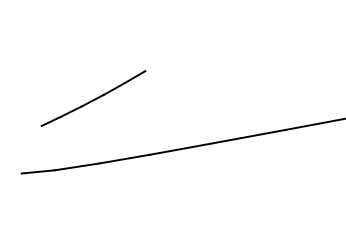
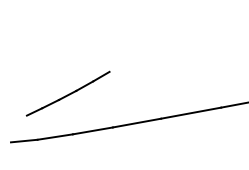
part: (93, 98) -> (68, 93), moved

